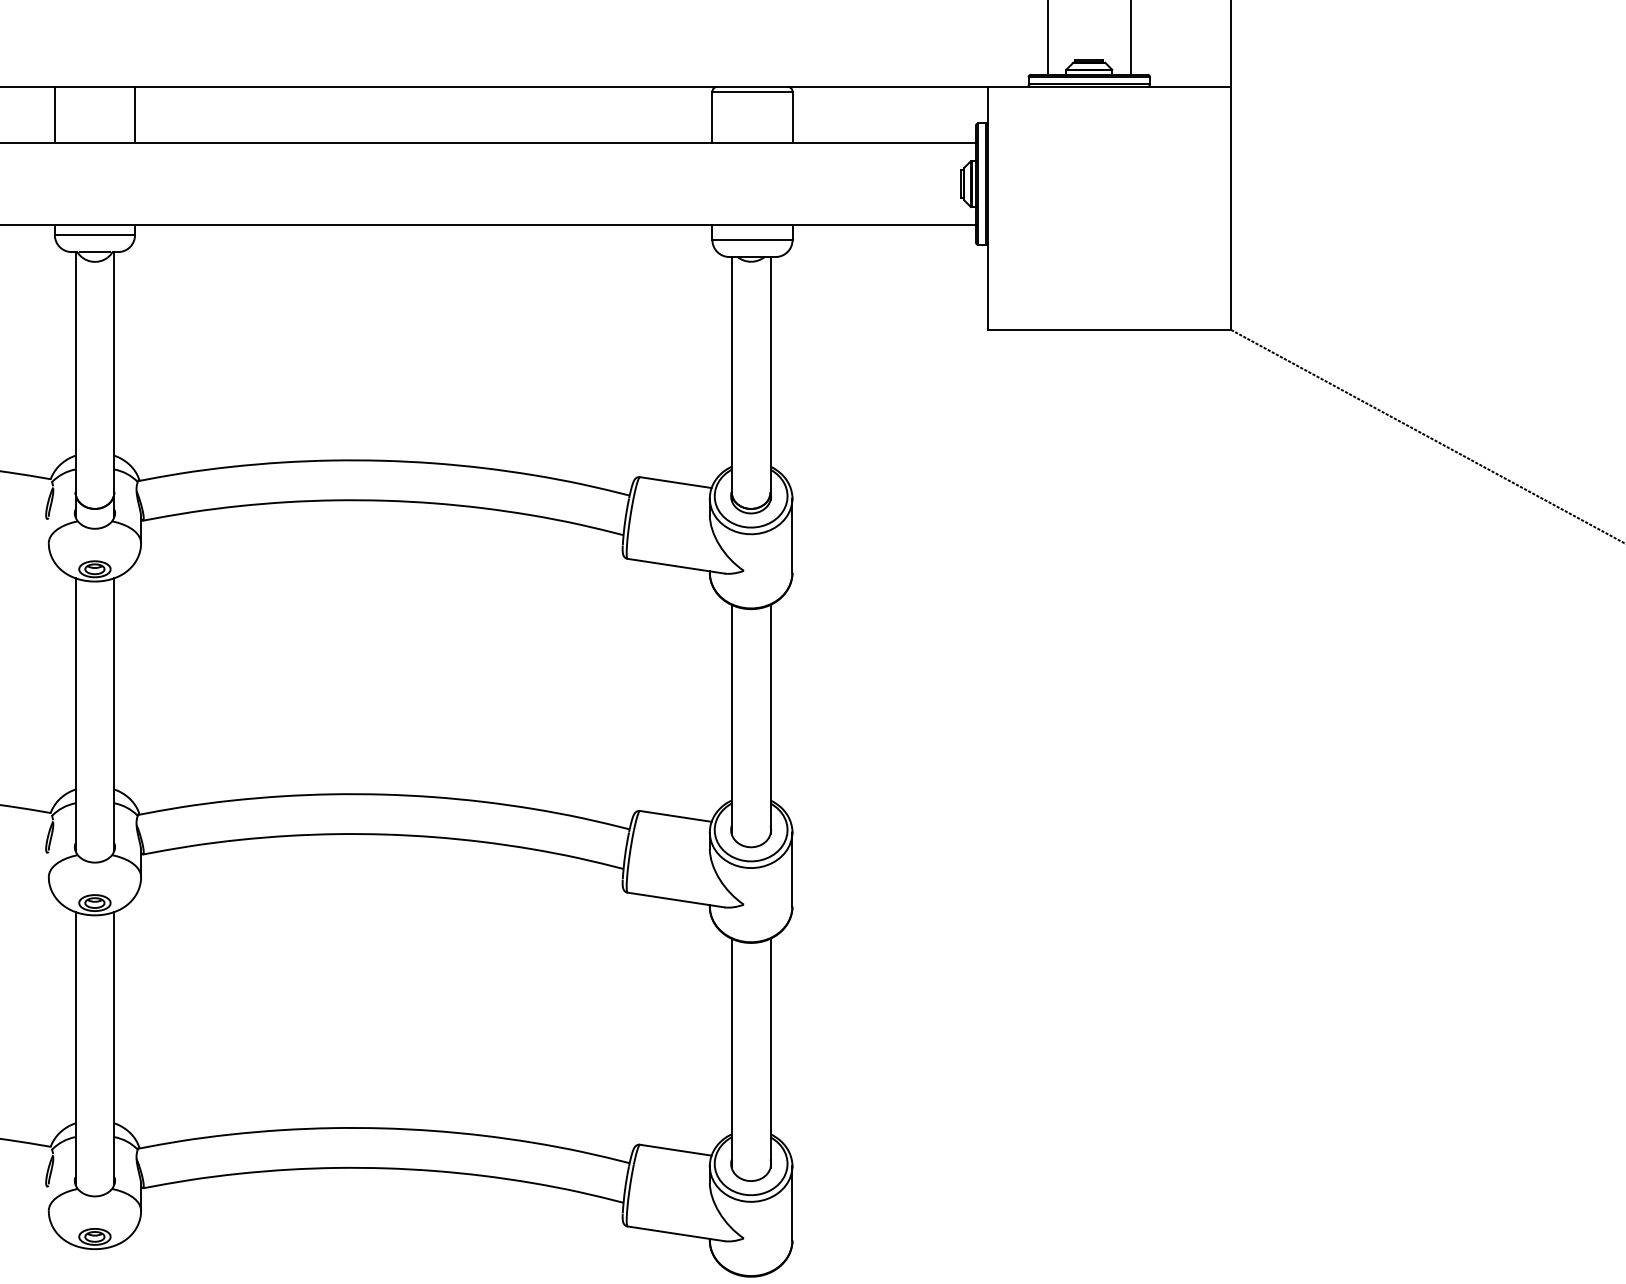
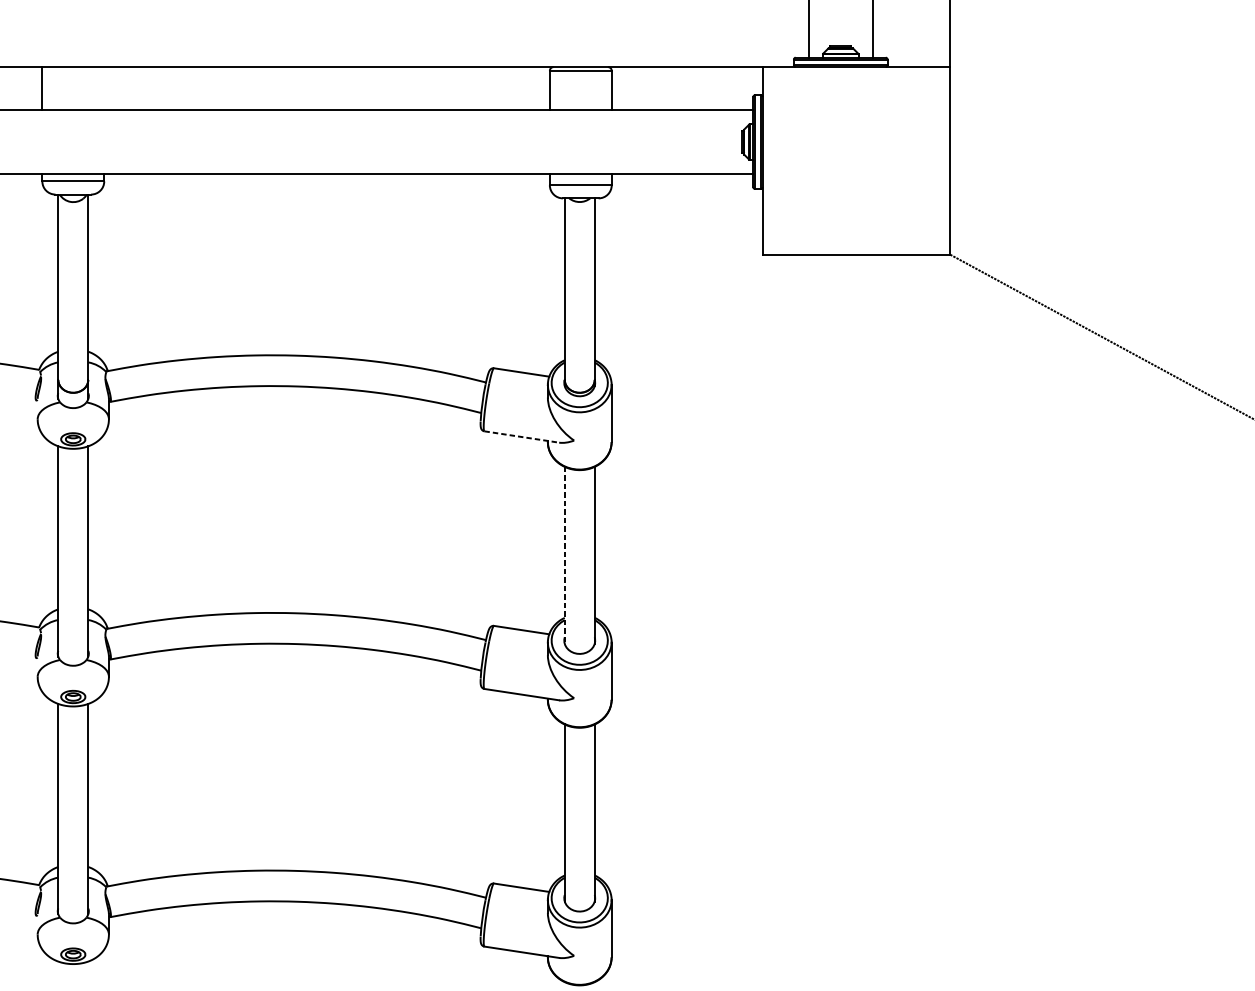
line: (135, 114) -> (104, 88), removed
line: (676, 566) -> (522, 437), solid -> dashed
line: (731, 719) -> (564, 555), solid -> dashed

